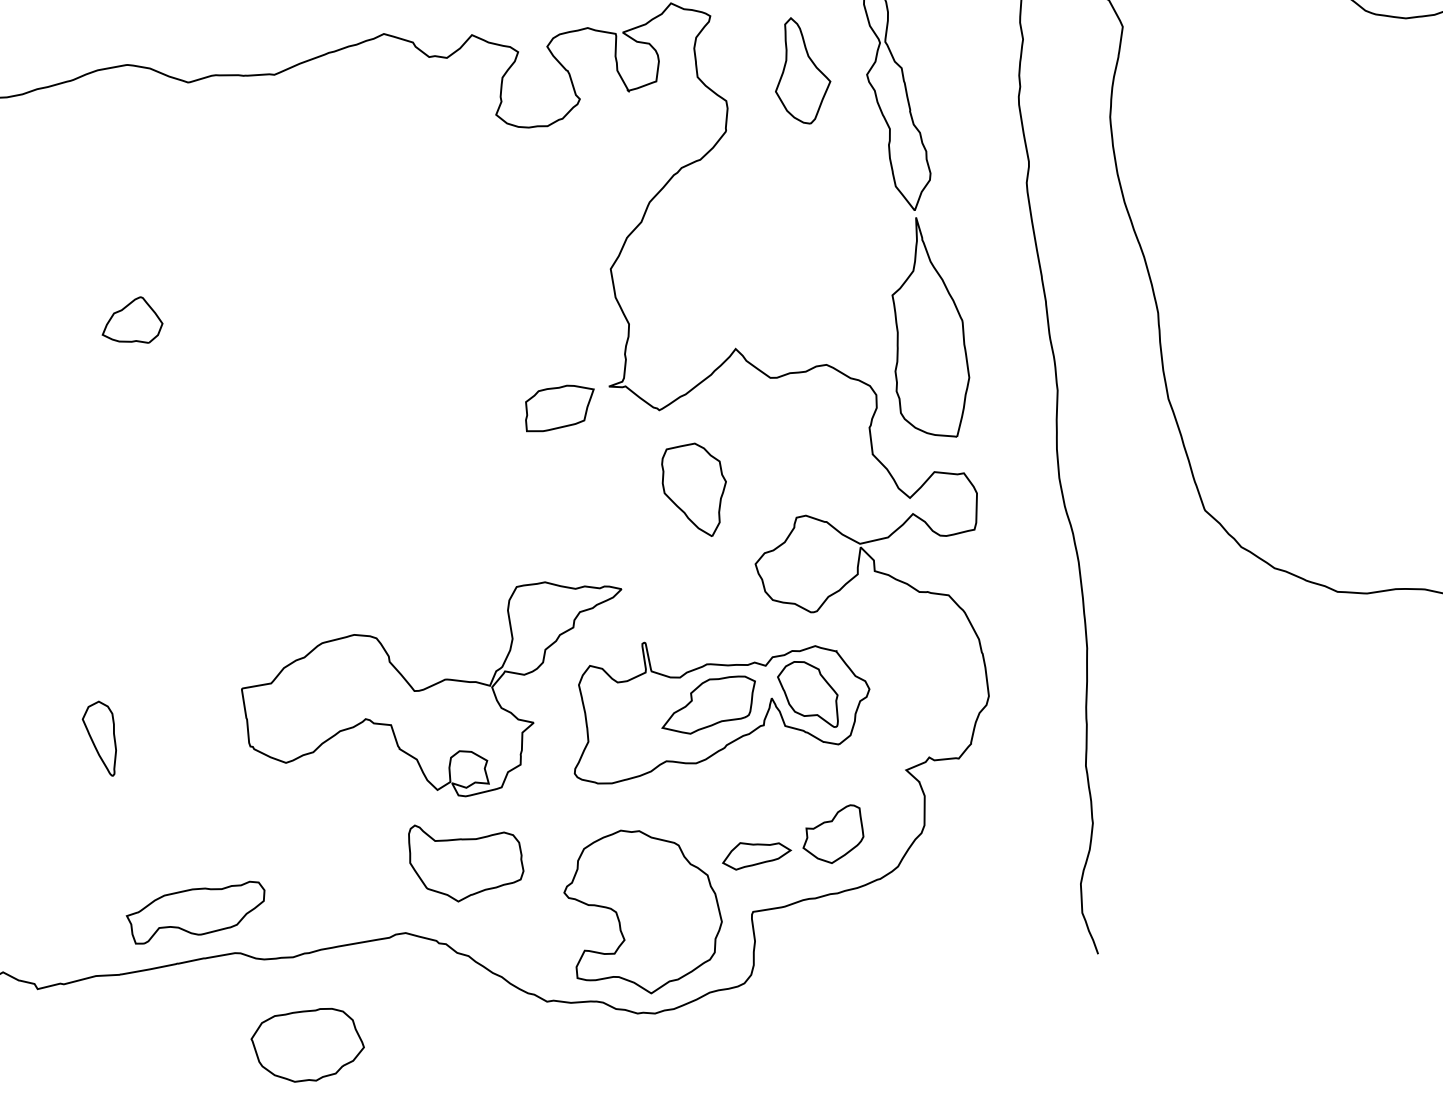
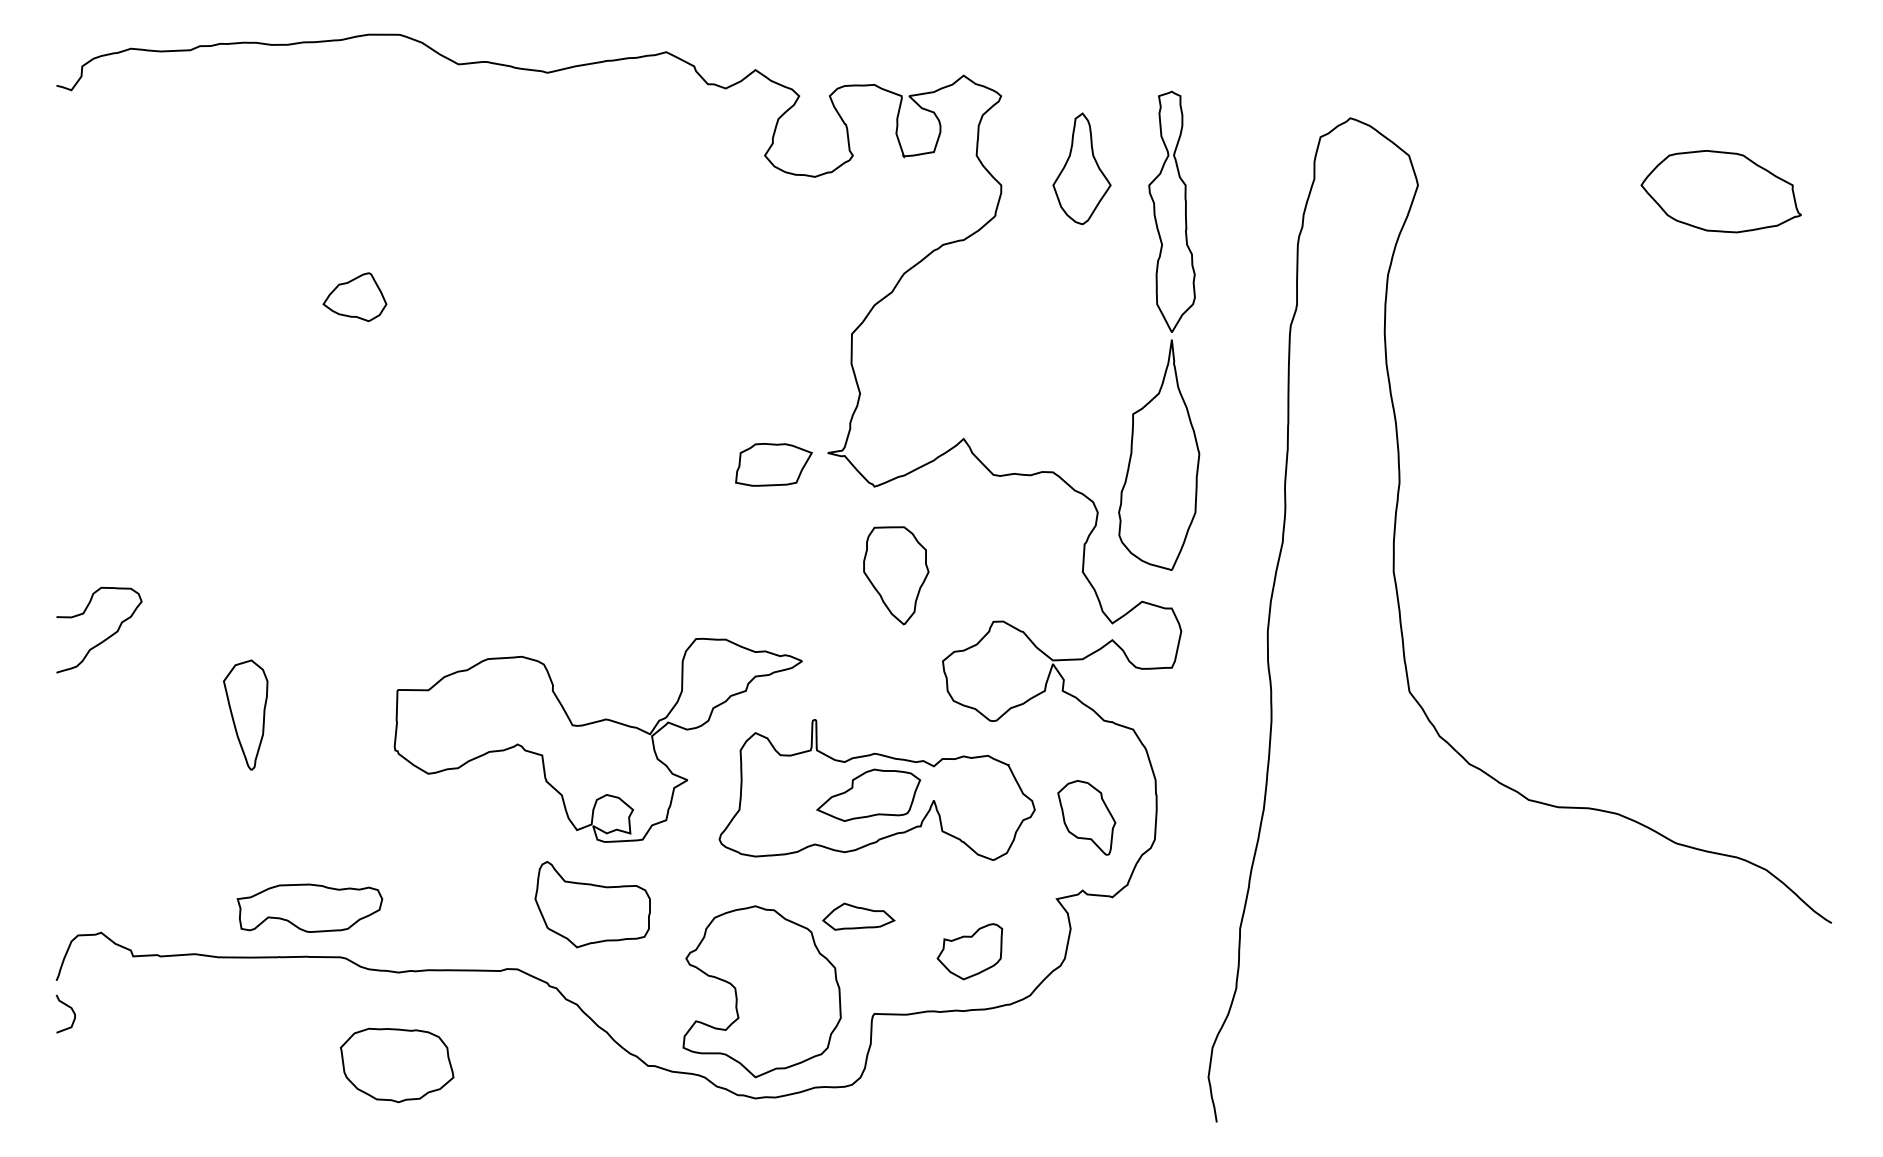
part: (809, 695) -> (1086, 817), moved
part: (101, 739) -> (245, 714), size x1.4
part: (755, 852) -> (858, 916), moved

